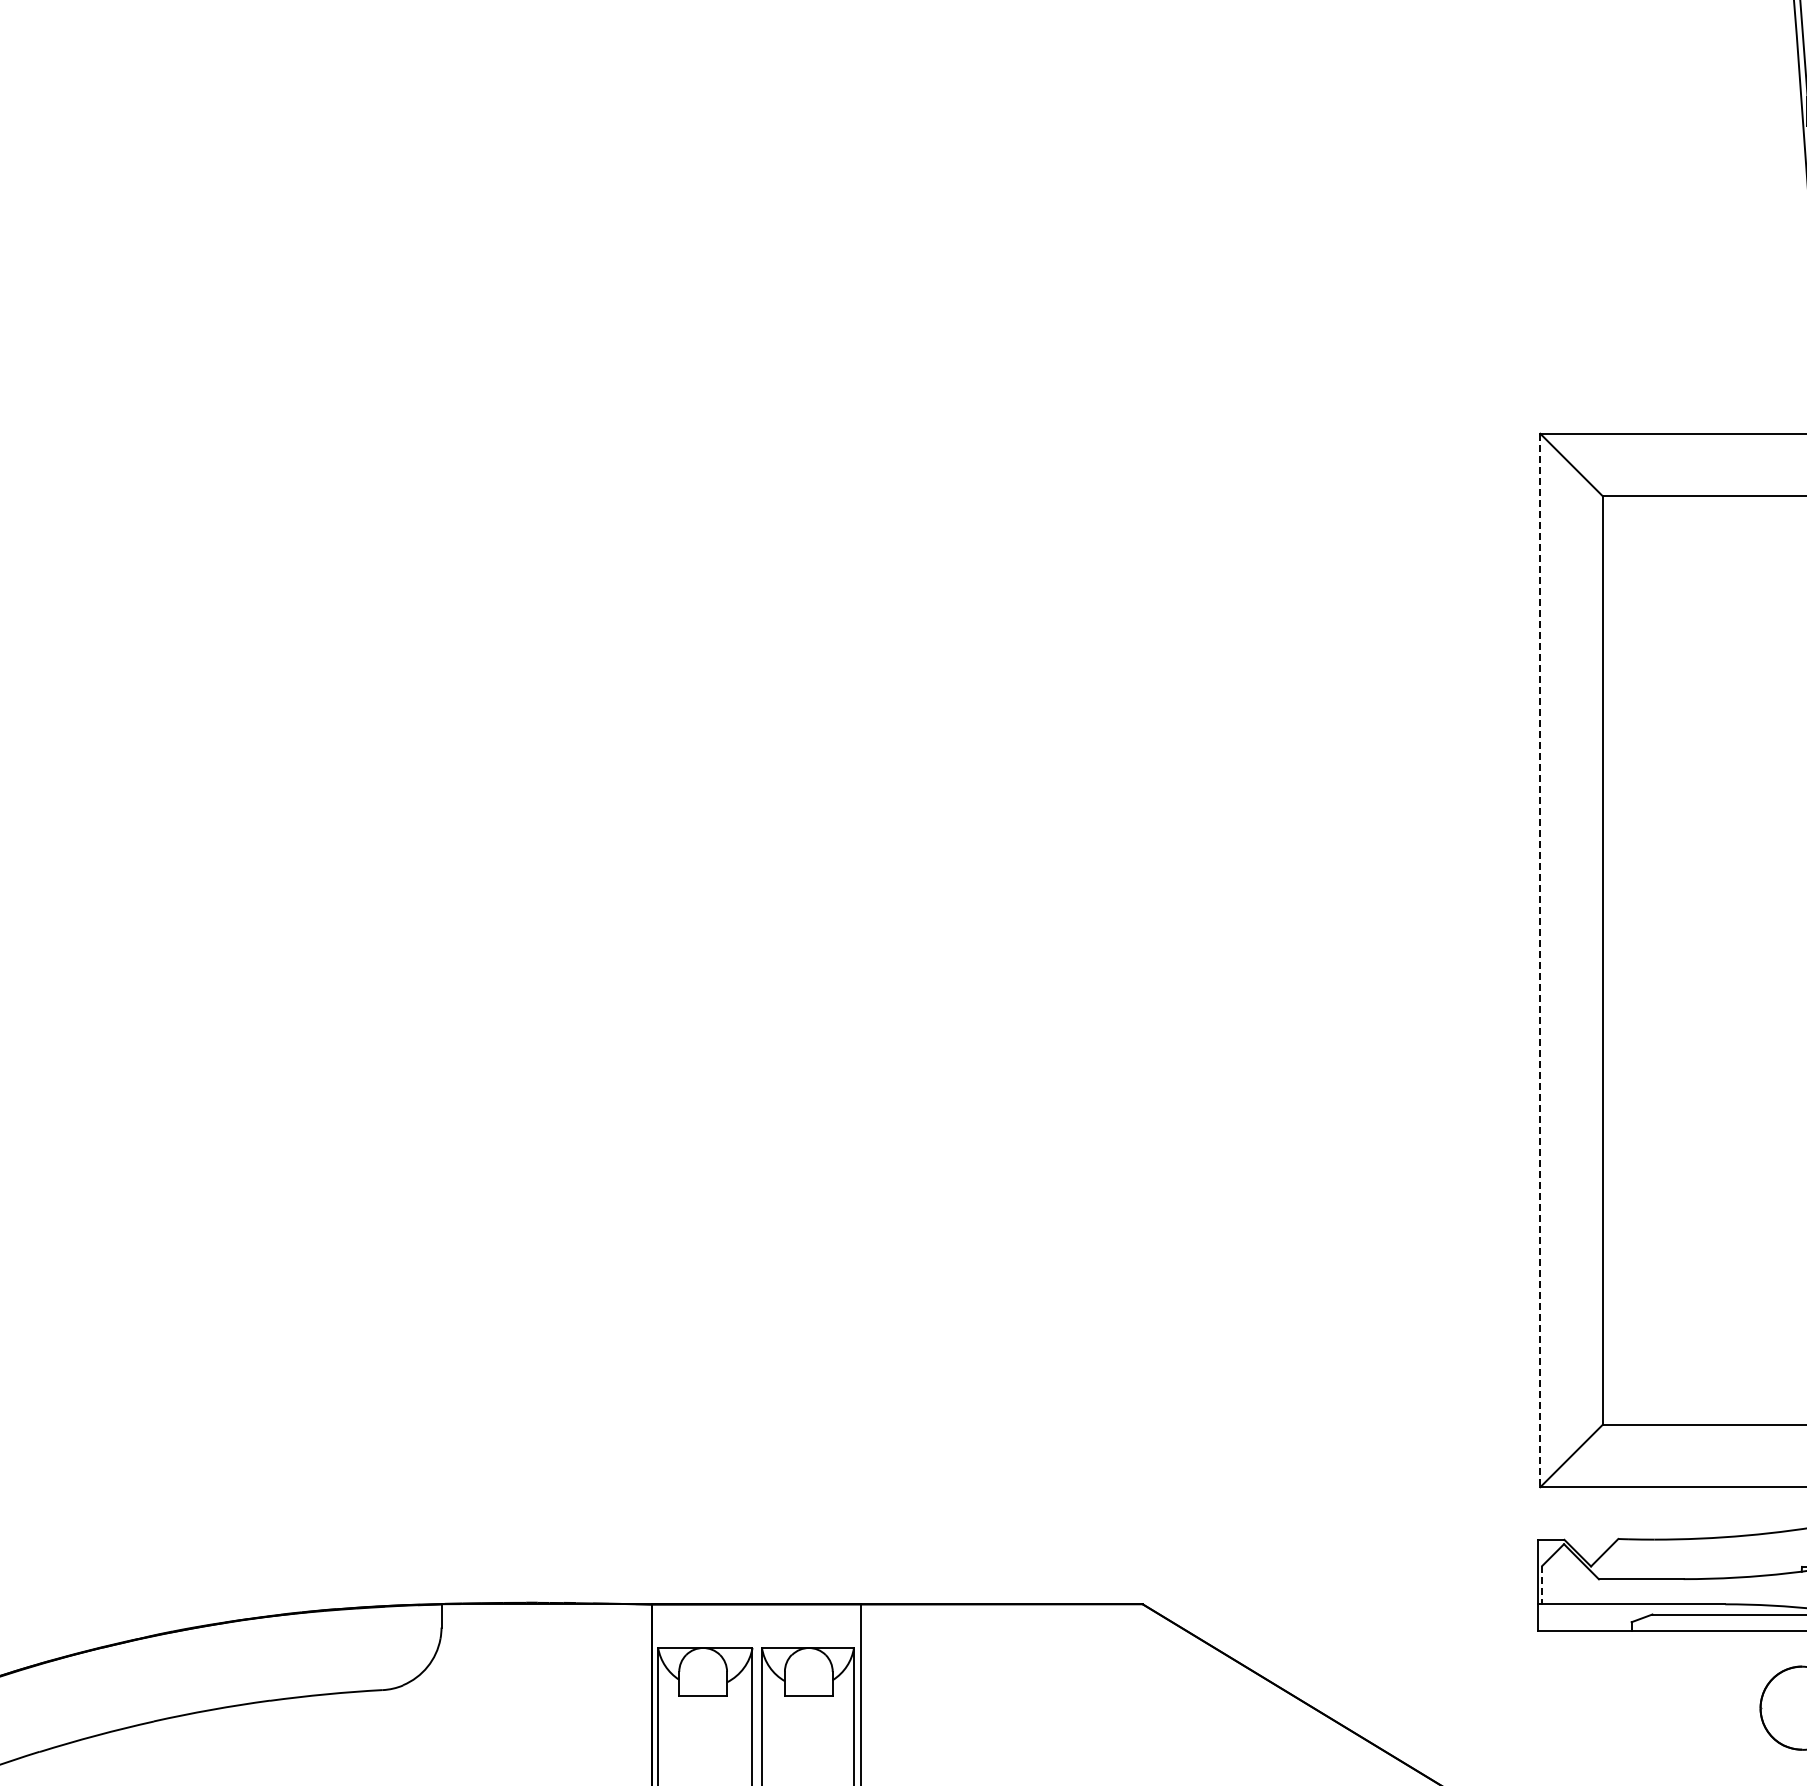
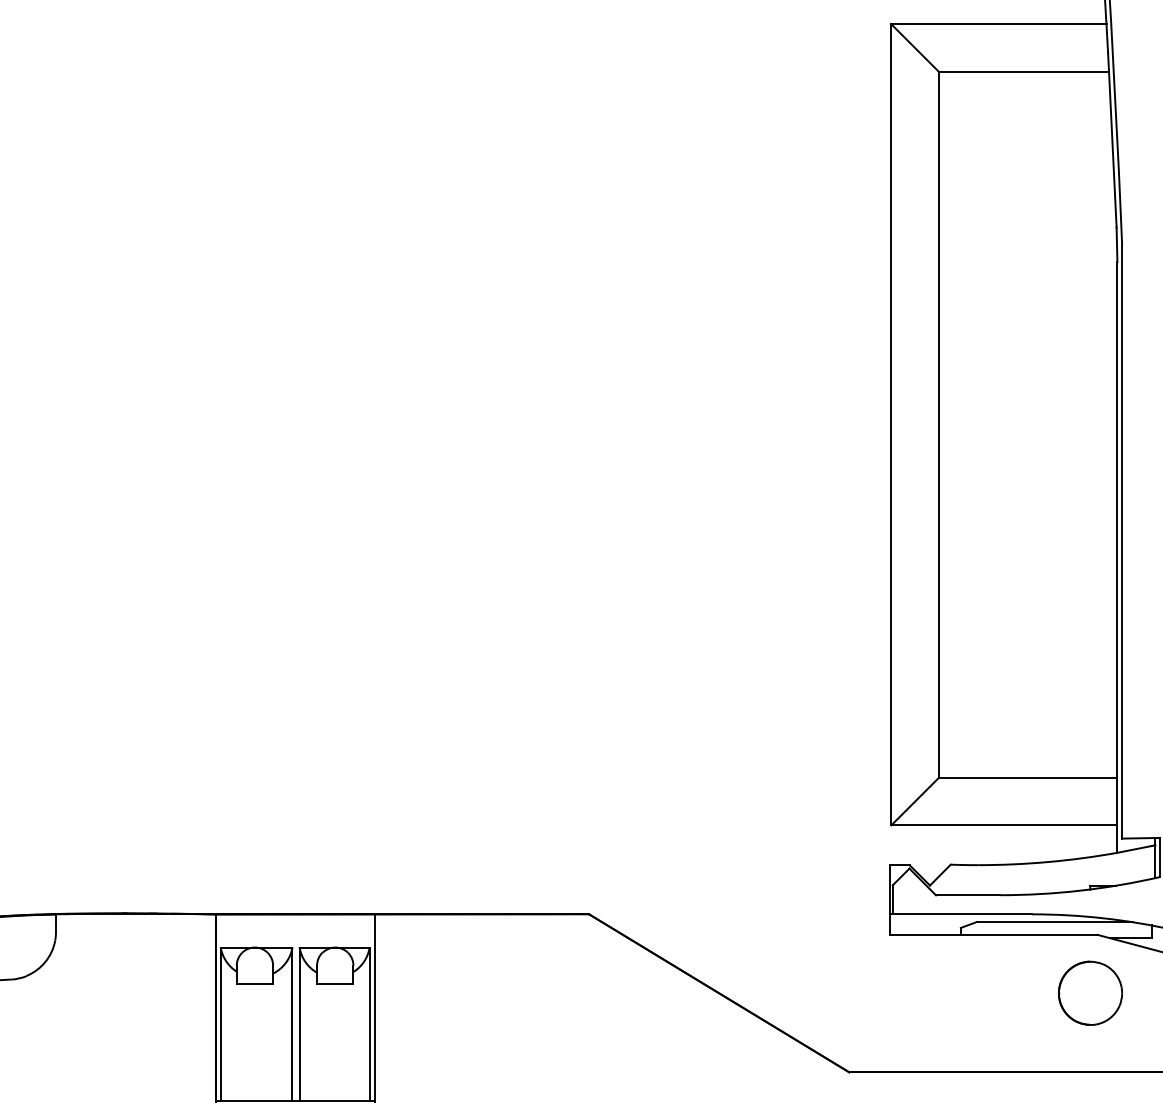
line: (1540, 960) -> (891, 424), dashed -> solid
line: (1542, 1585) -> (893, 900), dashed -> solid

